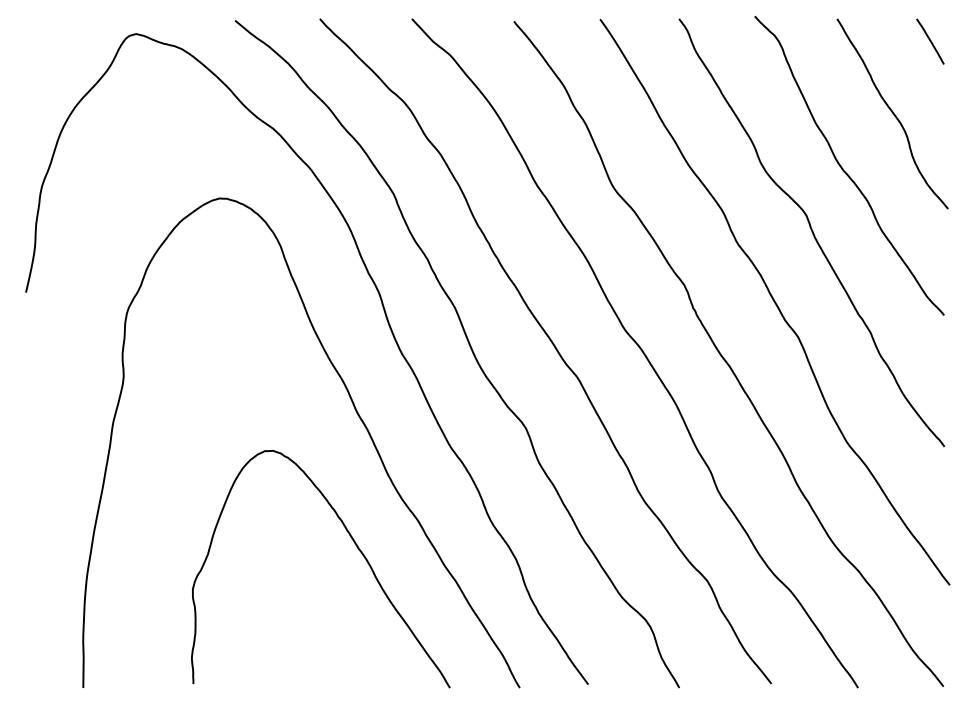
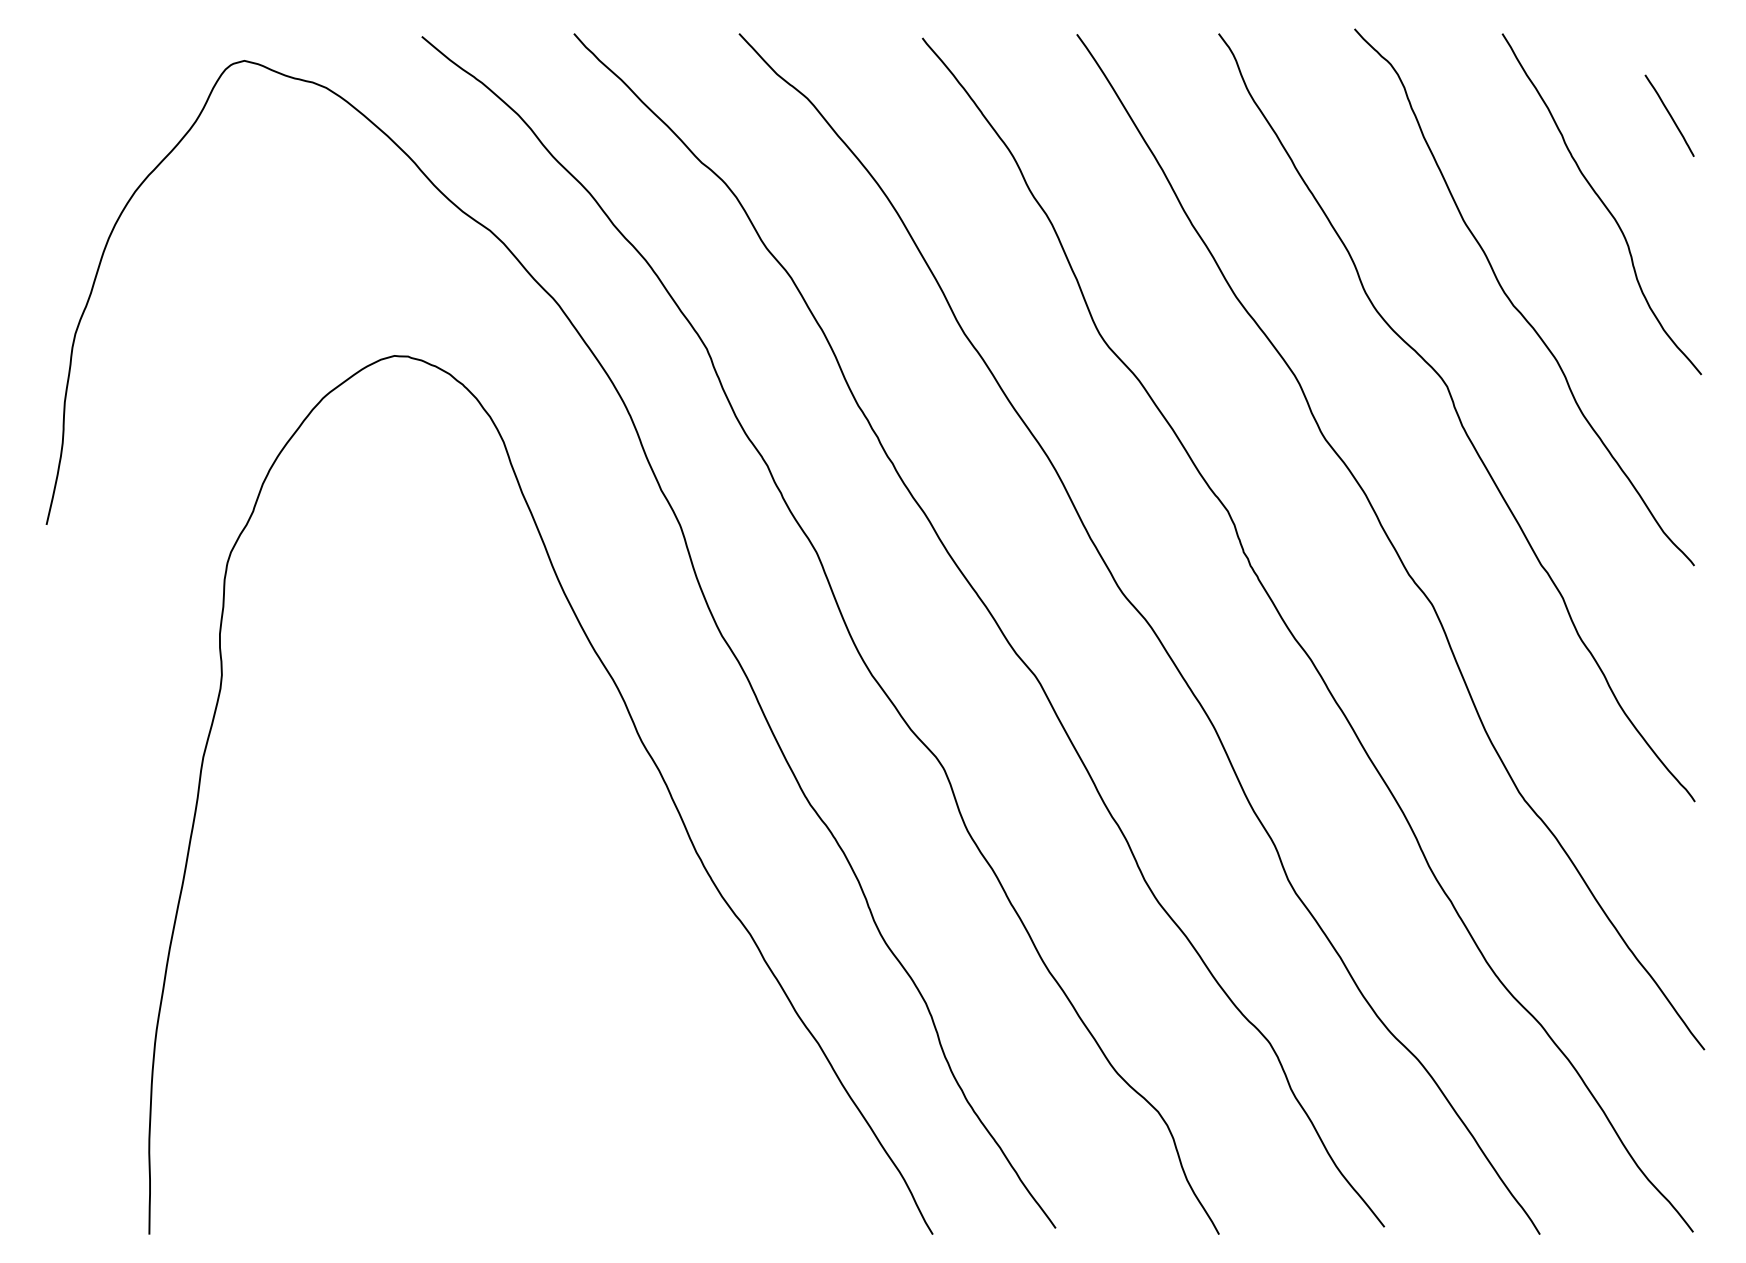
line: (930, 41) -> (1669, 115), moved
curve: (356, 547) -> (639, 982), removed

